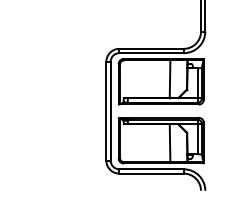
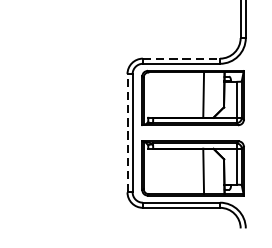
line: (152, 48) -> (182, 58), solid -> dashed
line: (106, 110) -> (127, 132), solid -> dashed

